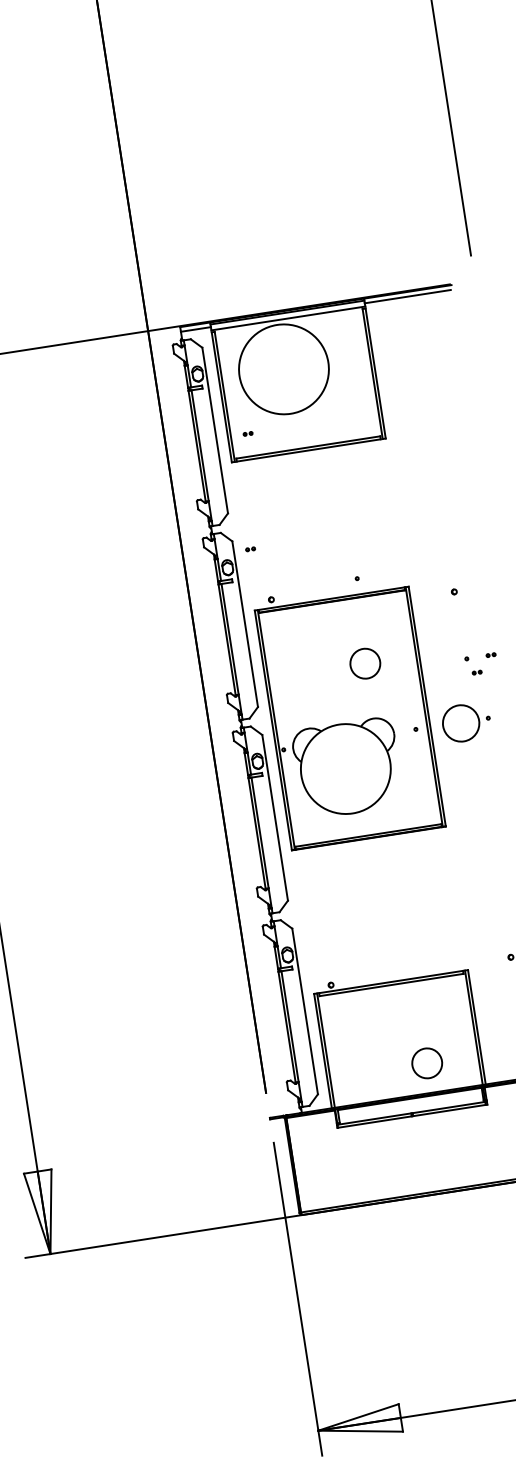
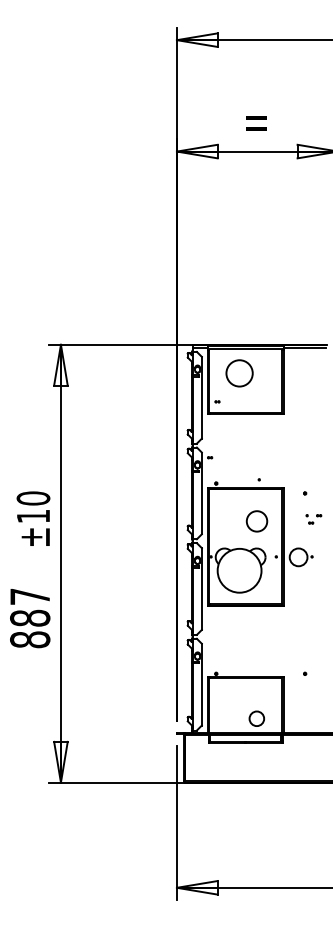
circle: (283, 369) -> (239, 373), size x0.6
circle: (364, 663) -> (256, 521), size x1.4
part: (480, 664) -> (313, 519), moved

